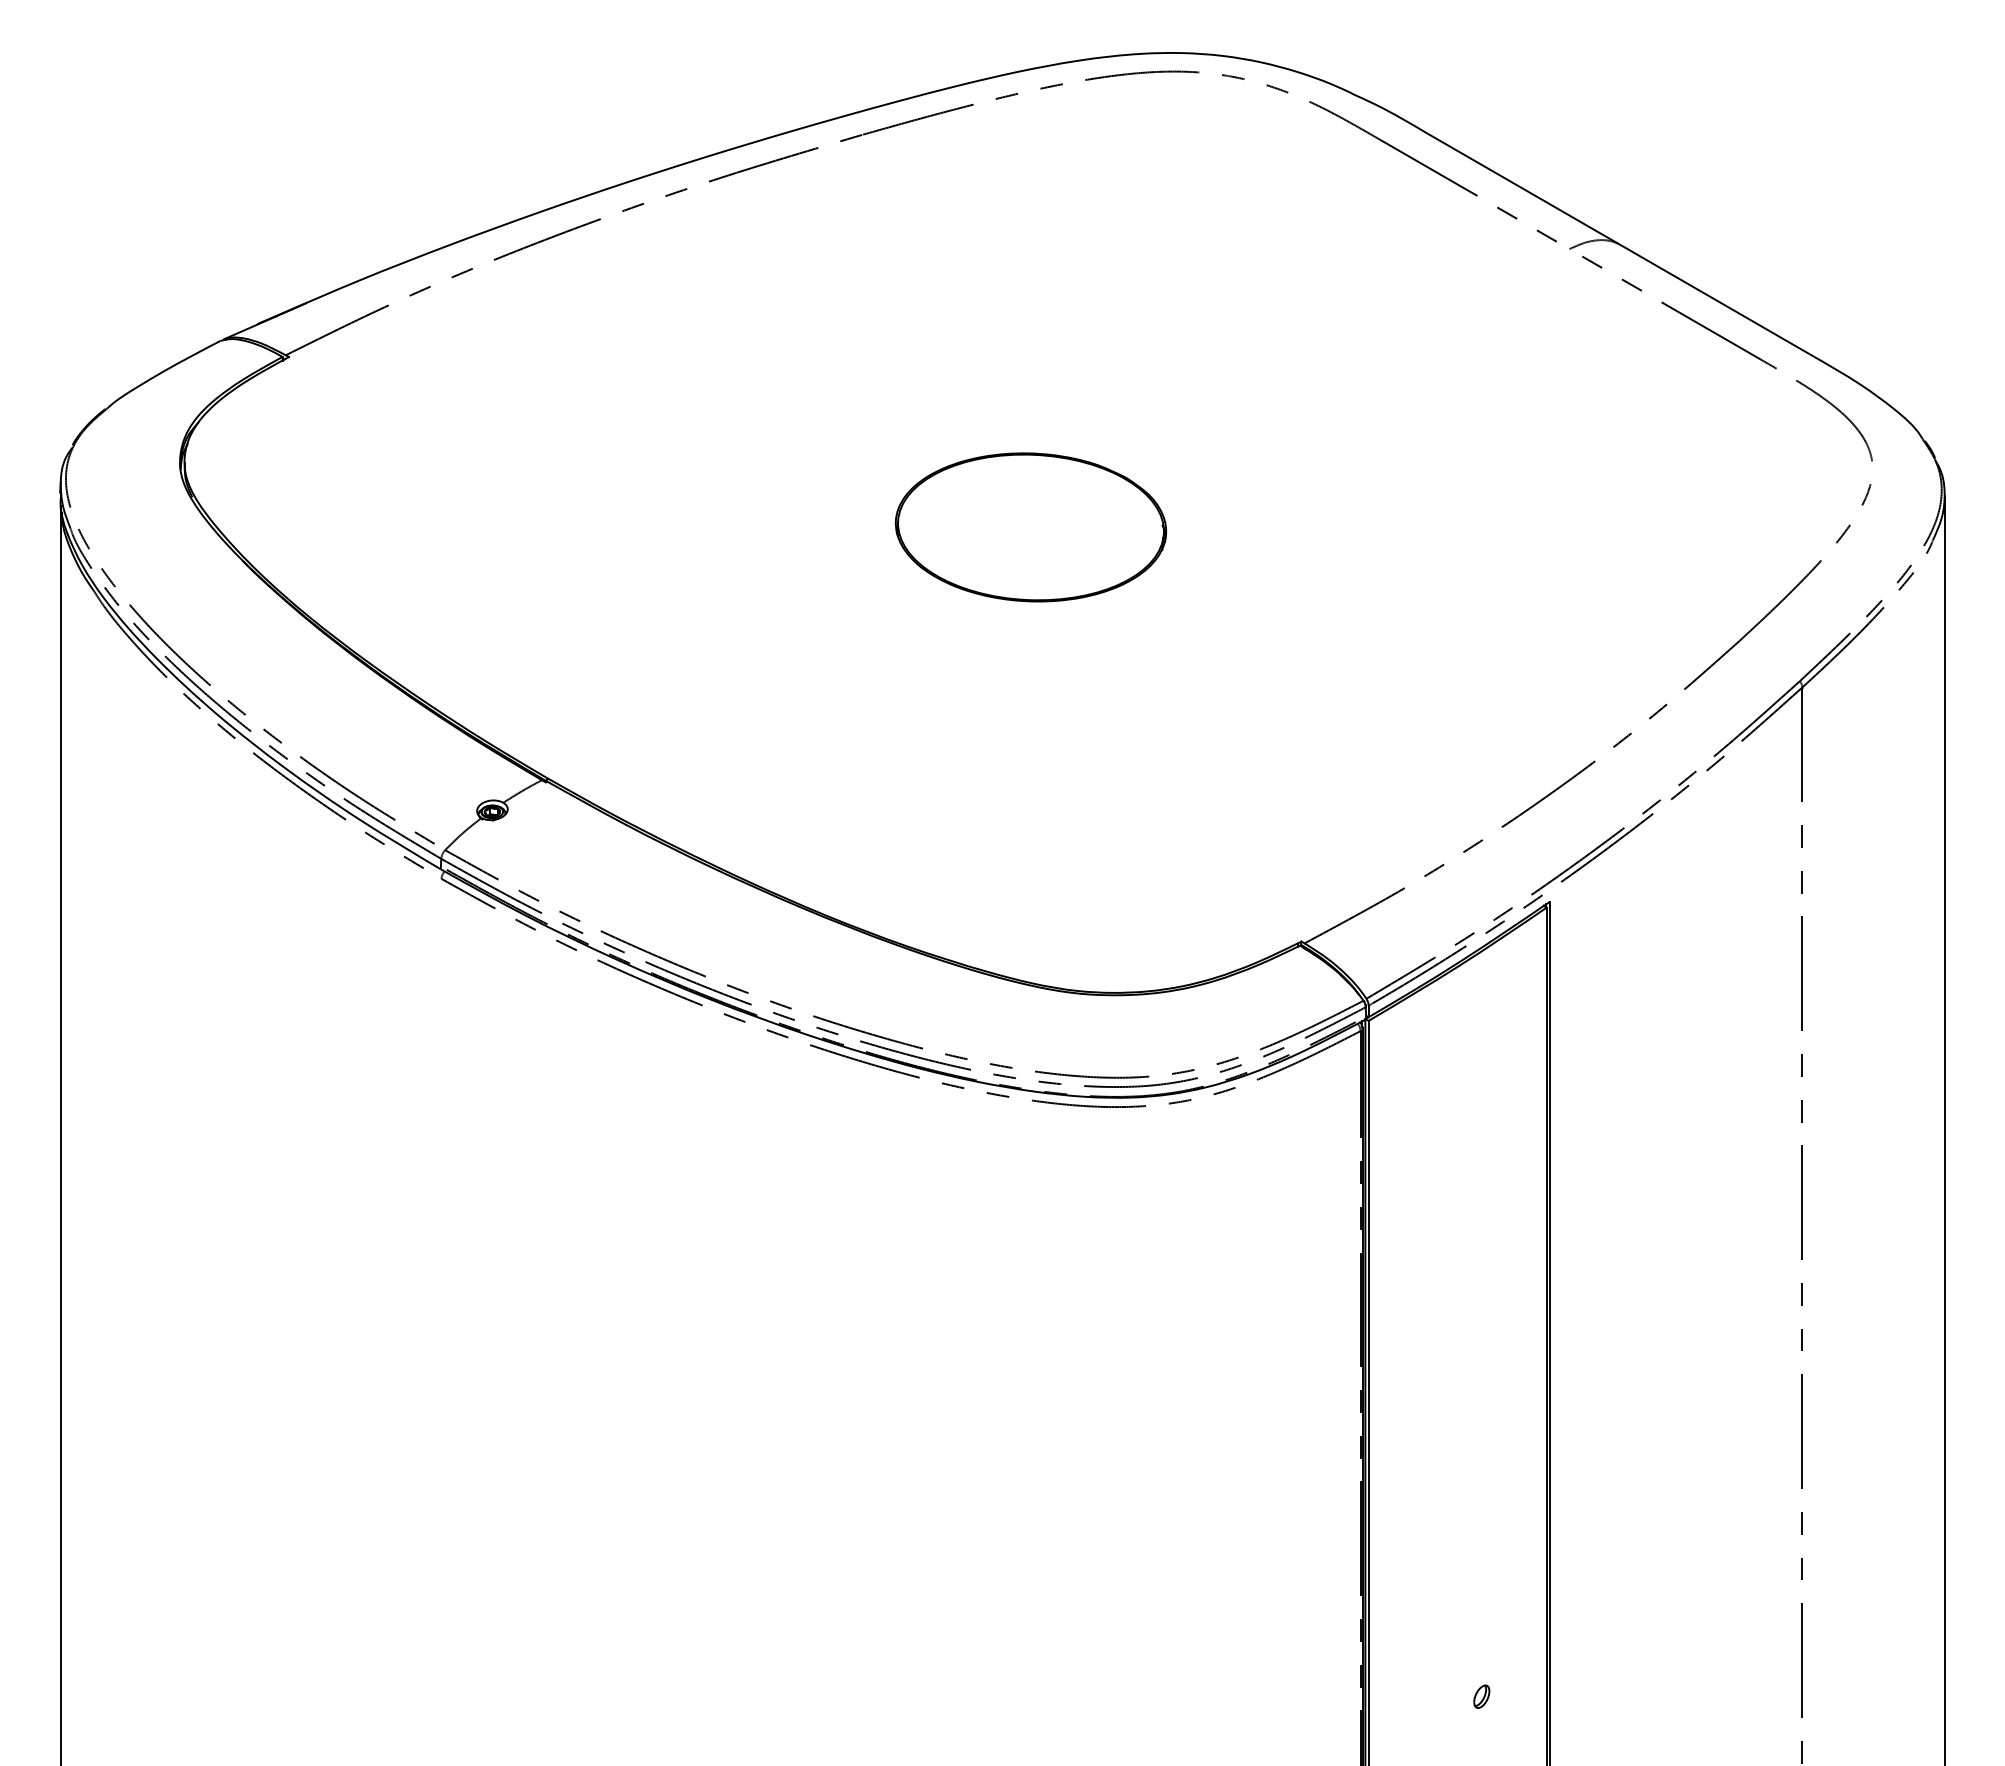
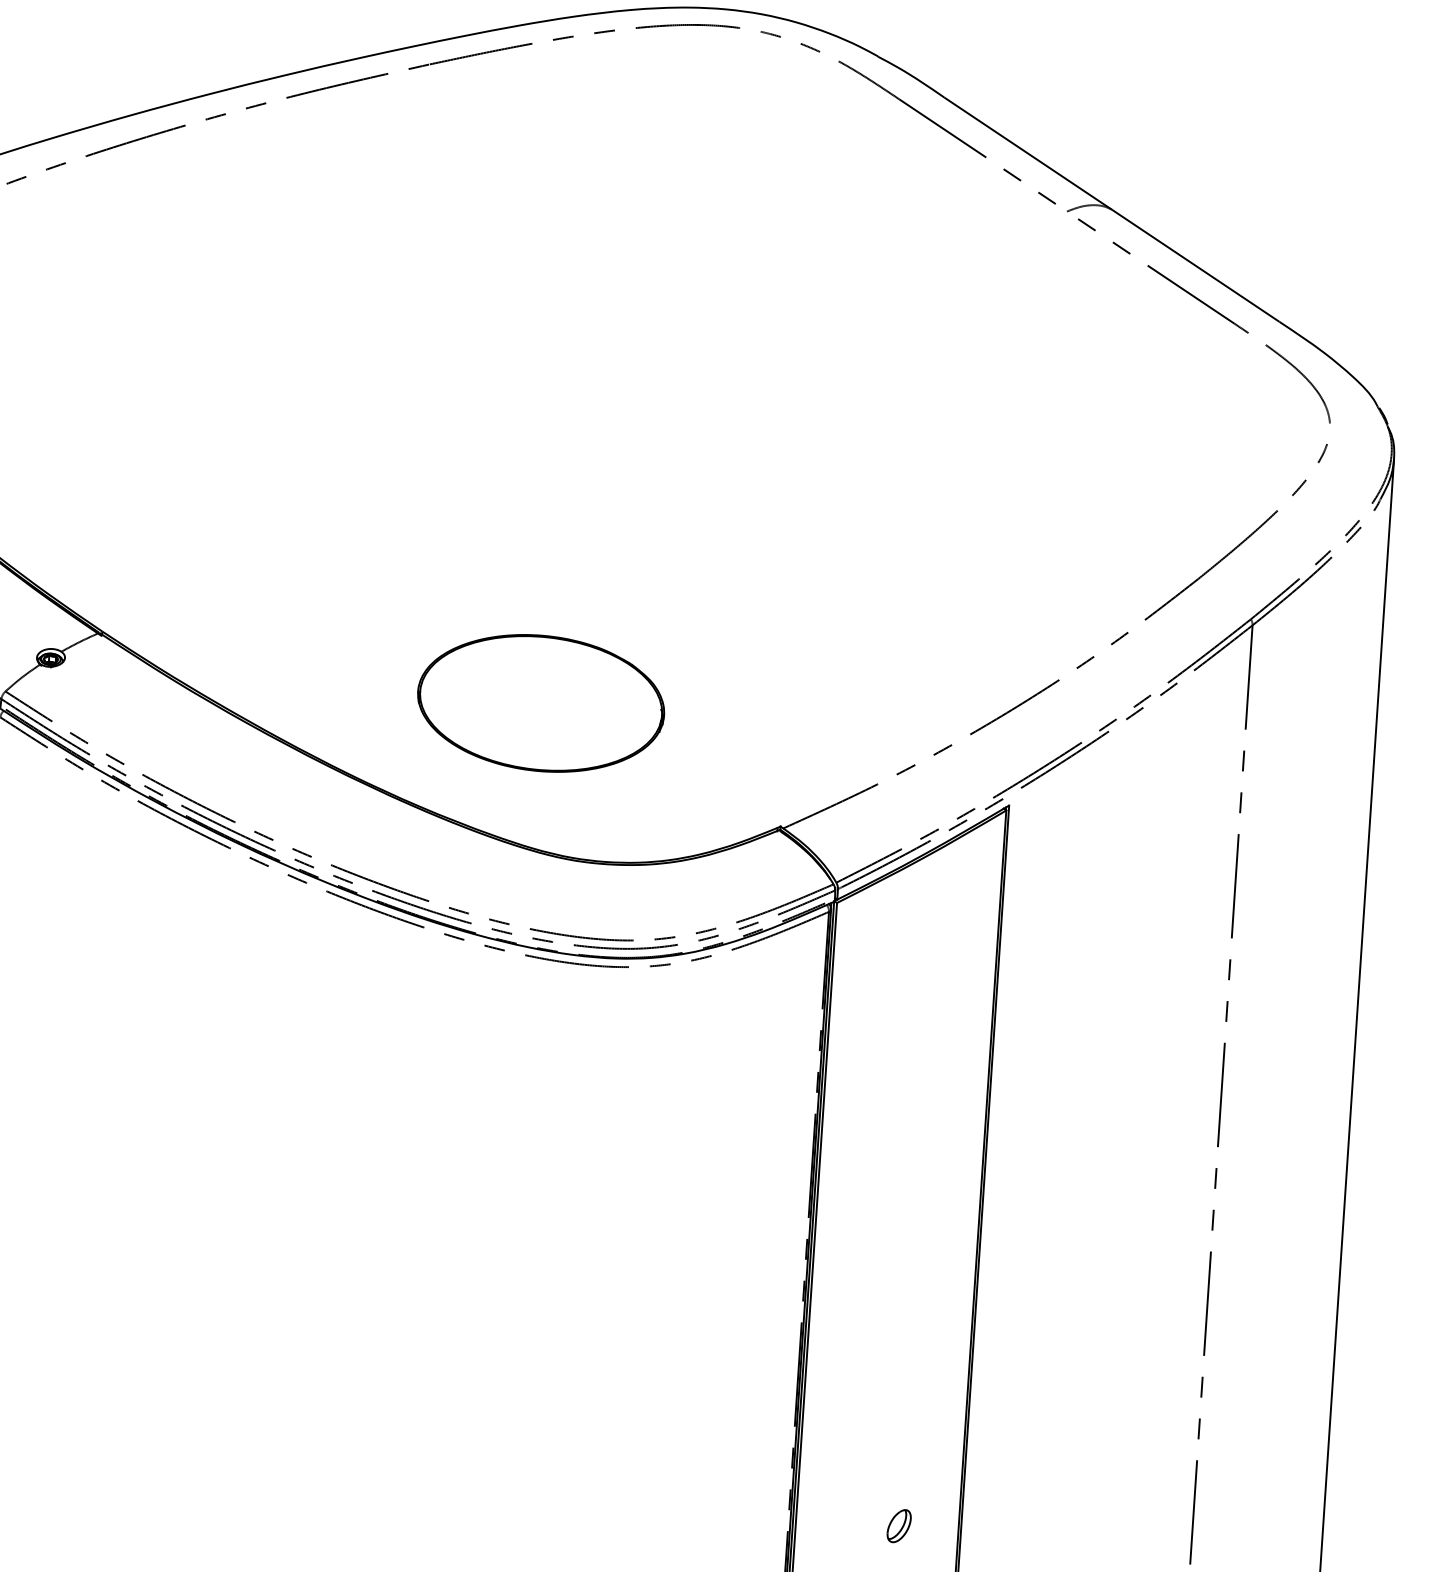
part: (1030, 527) -> (540, 703), moved
part: (1481, 1696) -> (899, 1525), size x1.6

